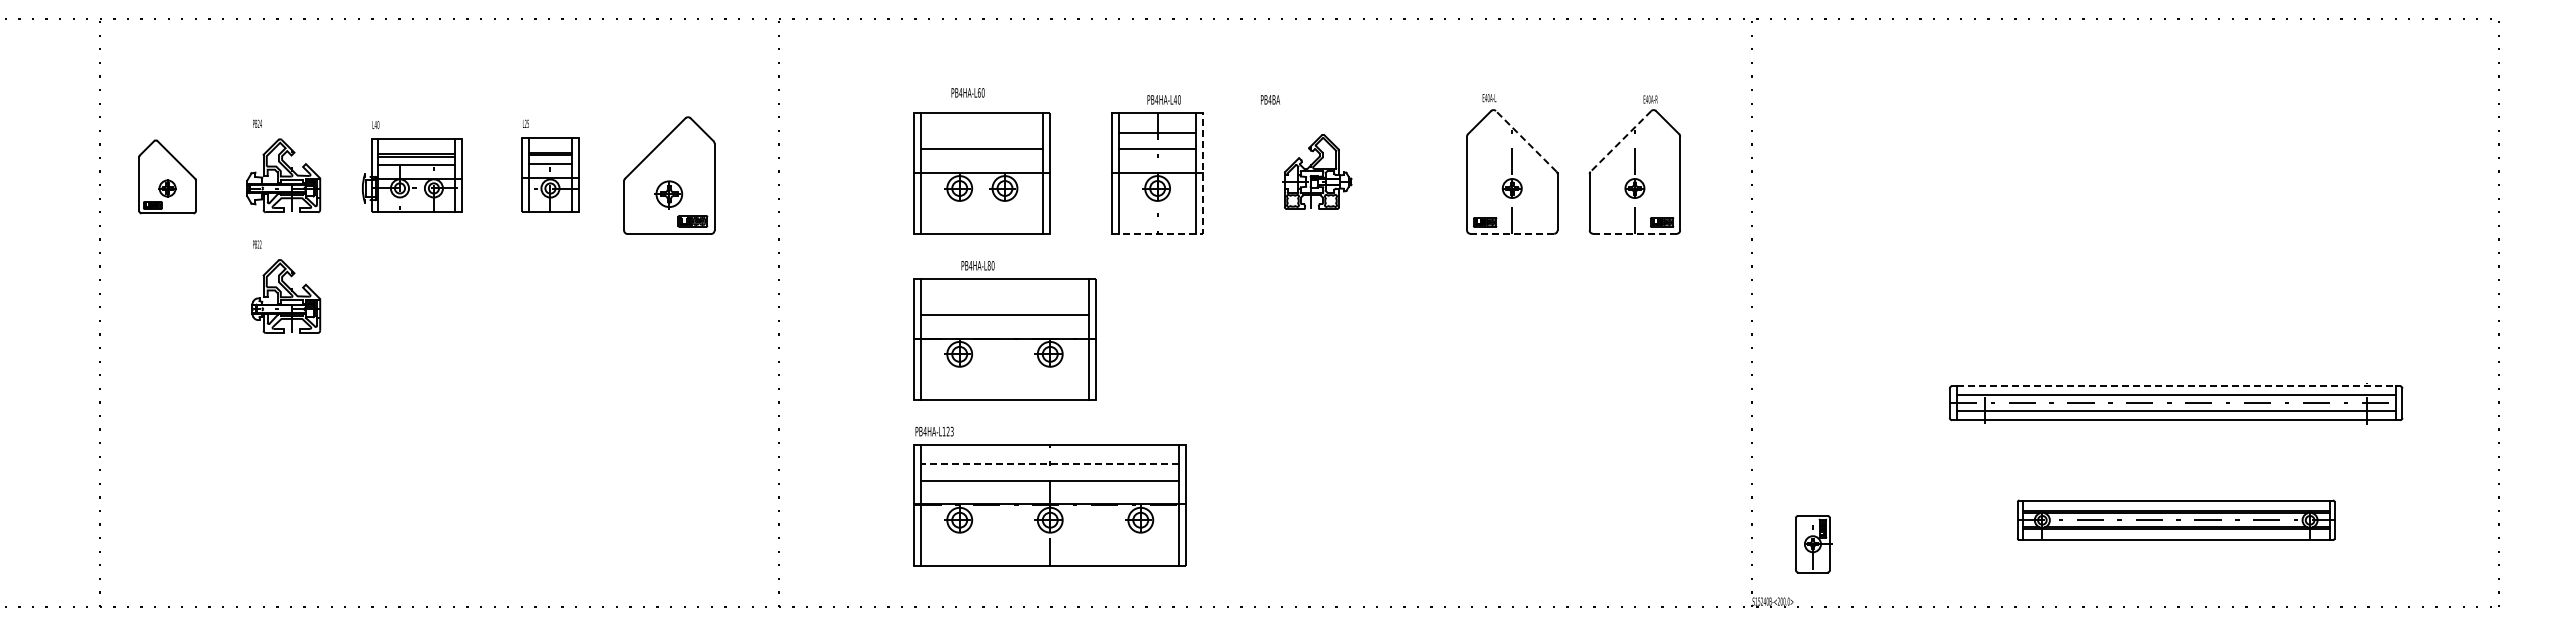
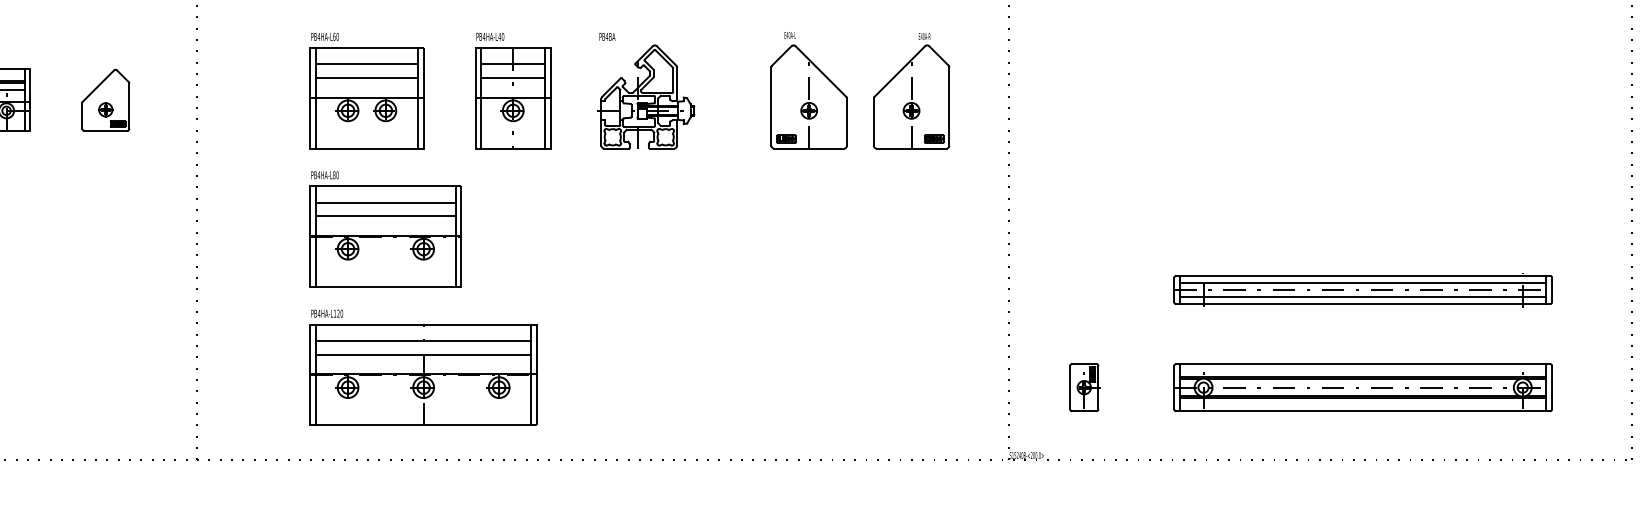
text: (967, 92) -> (324, 36), moved
text: (1163, 99) -> (489, 36), moved
line: (982, 132) -> (367, 64), added
line: (1526, 141) -> (821, 71), dashed -> solid
line: (1620, 141) -> (899, 71), dashed -> solid
part: (1316, 171) -> (645, 96), size x1.67
part: (669, 175) -> (105, 99), size x0.62
line: (1202, 218) -> (550, 135), dashed -> solid
line: (1512, 233) -> (809, 148), dashed -> solid
line: (1634, 233) -> (911, 148), dashed -> solid
text: (977, 265) -> (324, 175), moved
line: (1004, 298) -> (385, 202), added
line: (2176, 386) -> (1363, 276), dashed -> solid
text: (951, 431) -> (341, 313), PB4HA-L123 -> PB4HA-L120
line: (1049, 464) -> (423, 341), dashed -> solid
part: (2176, 520) -> (1363, 387), size x1.43
part: (1813, 544) -> (1084, 387), moved

